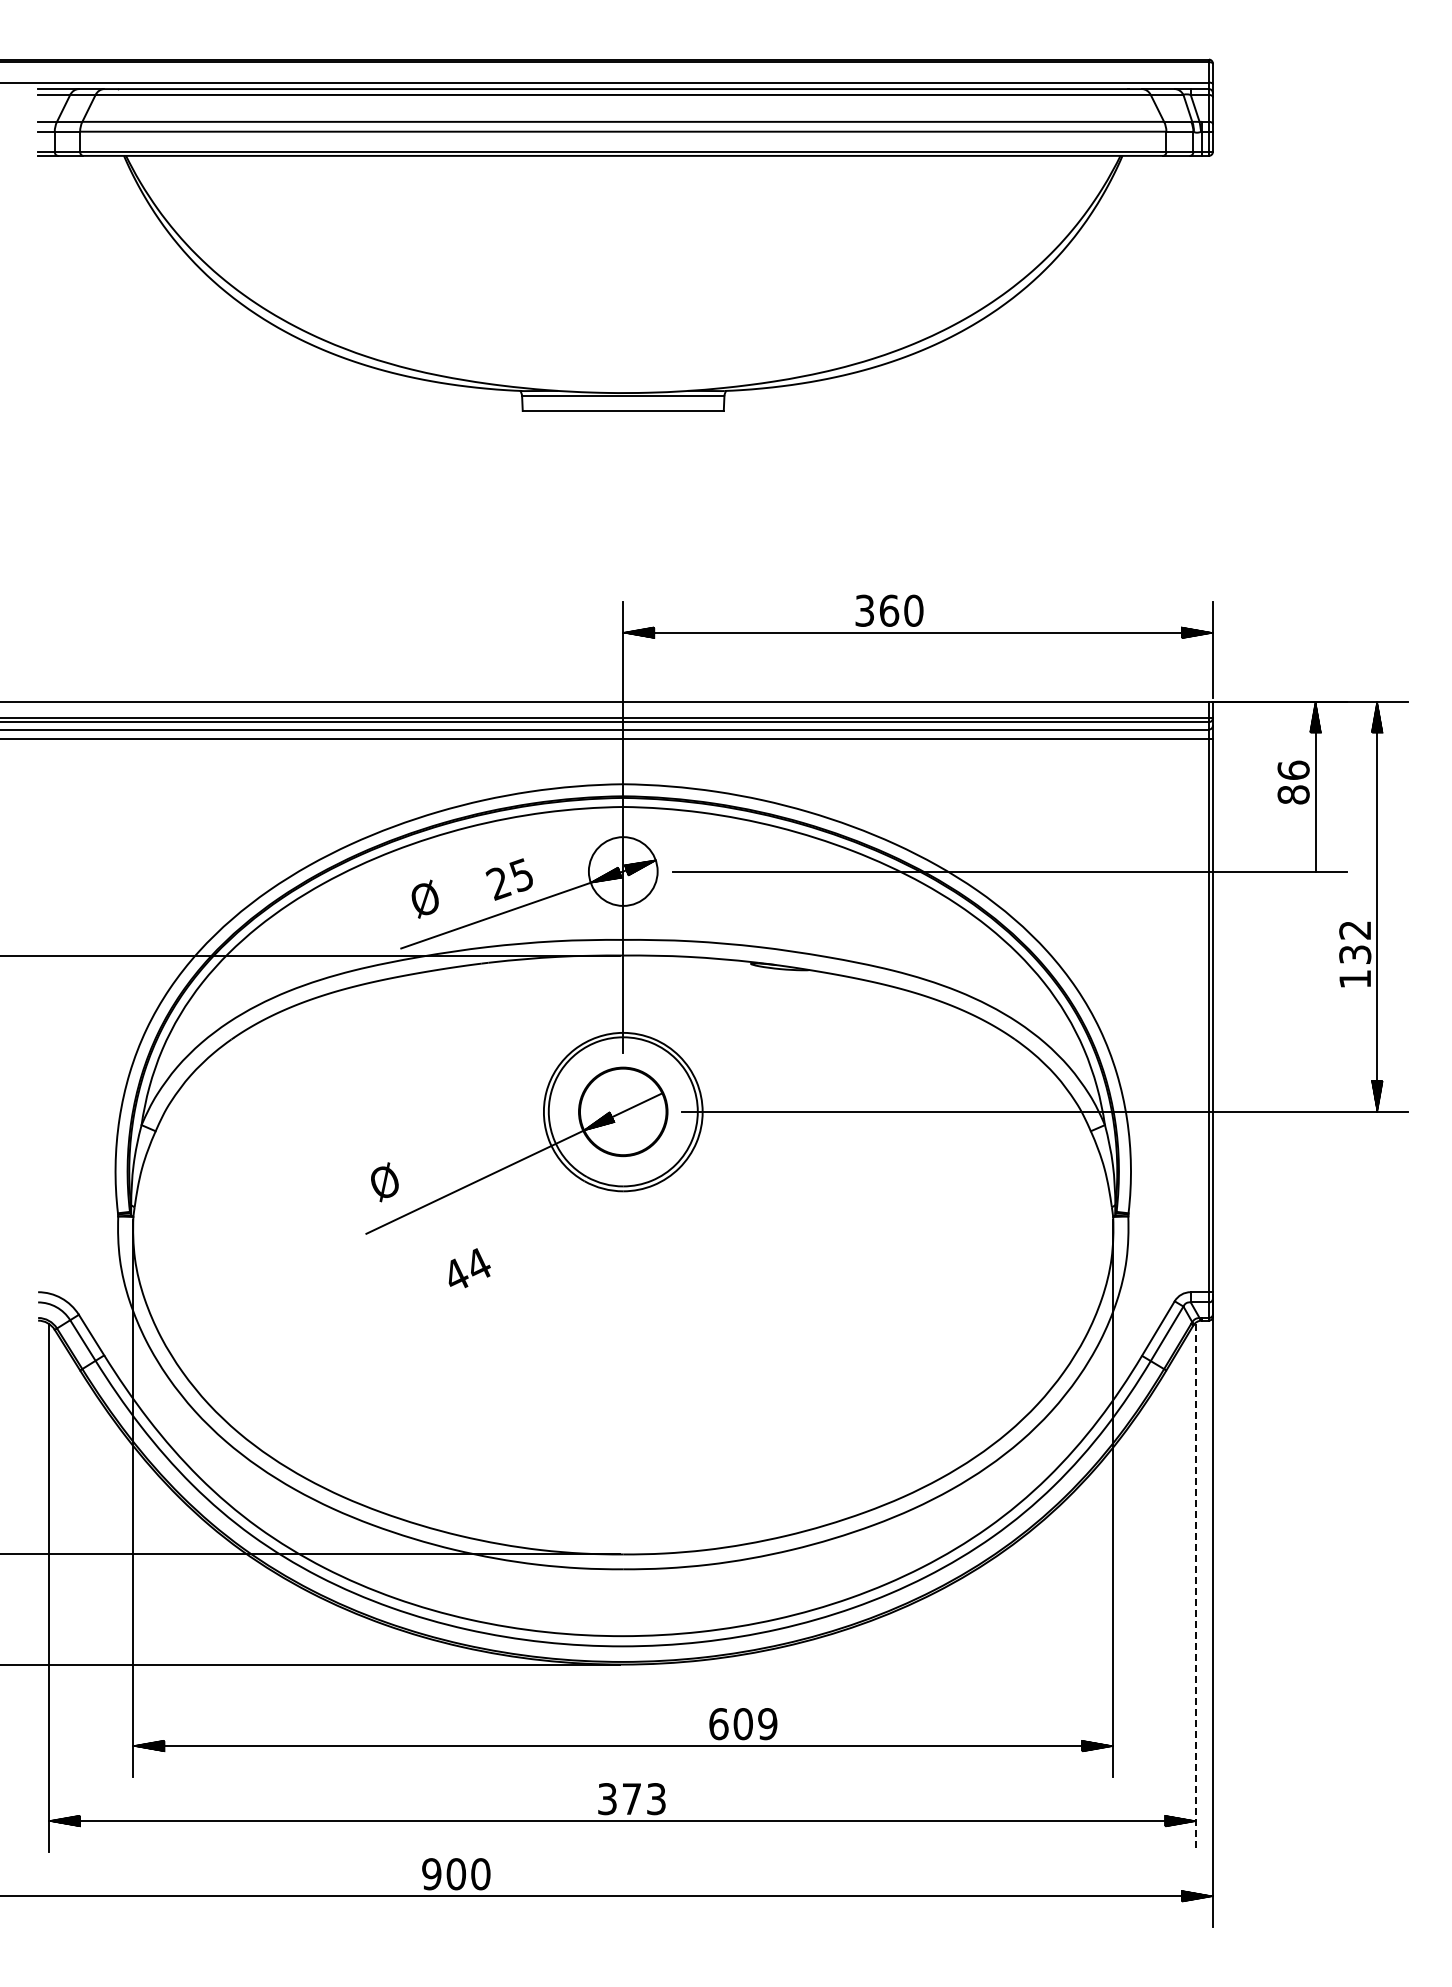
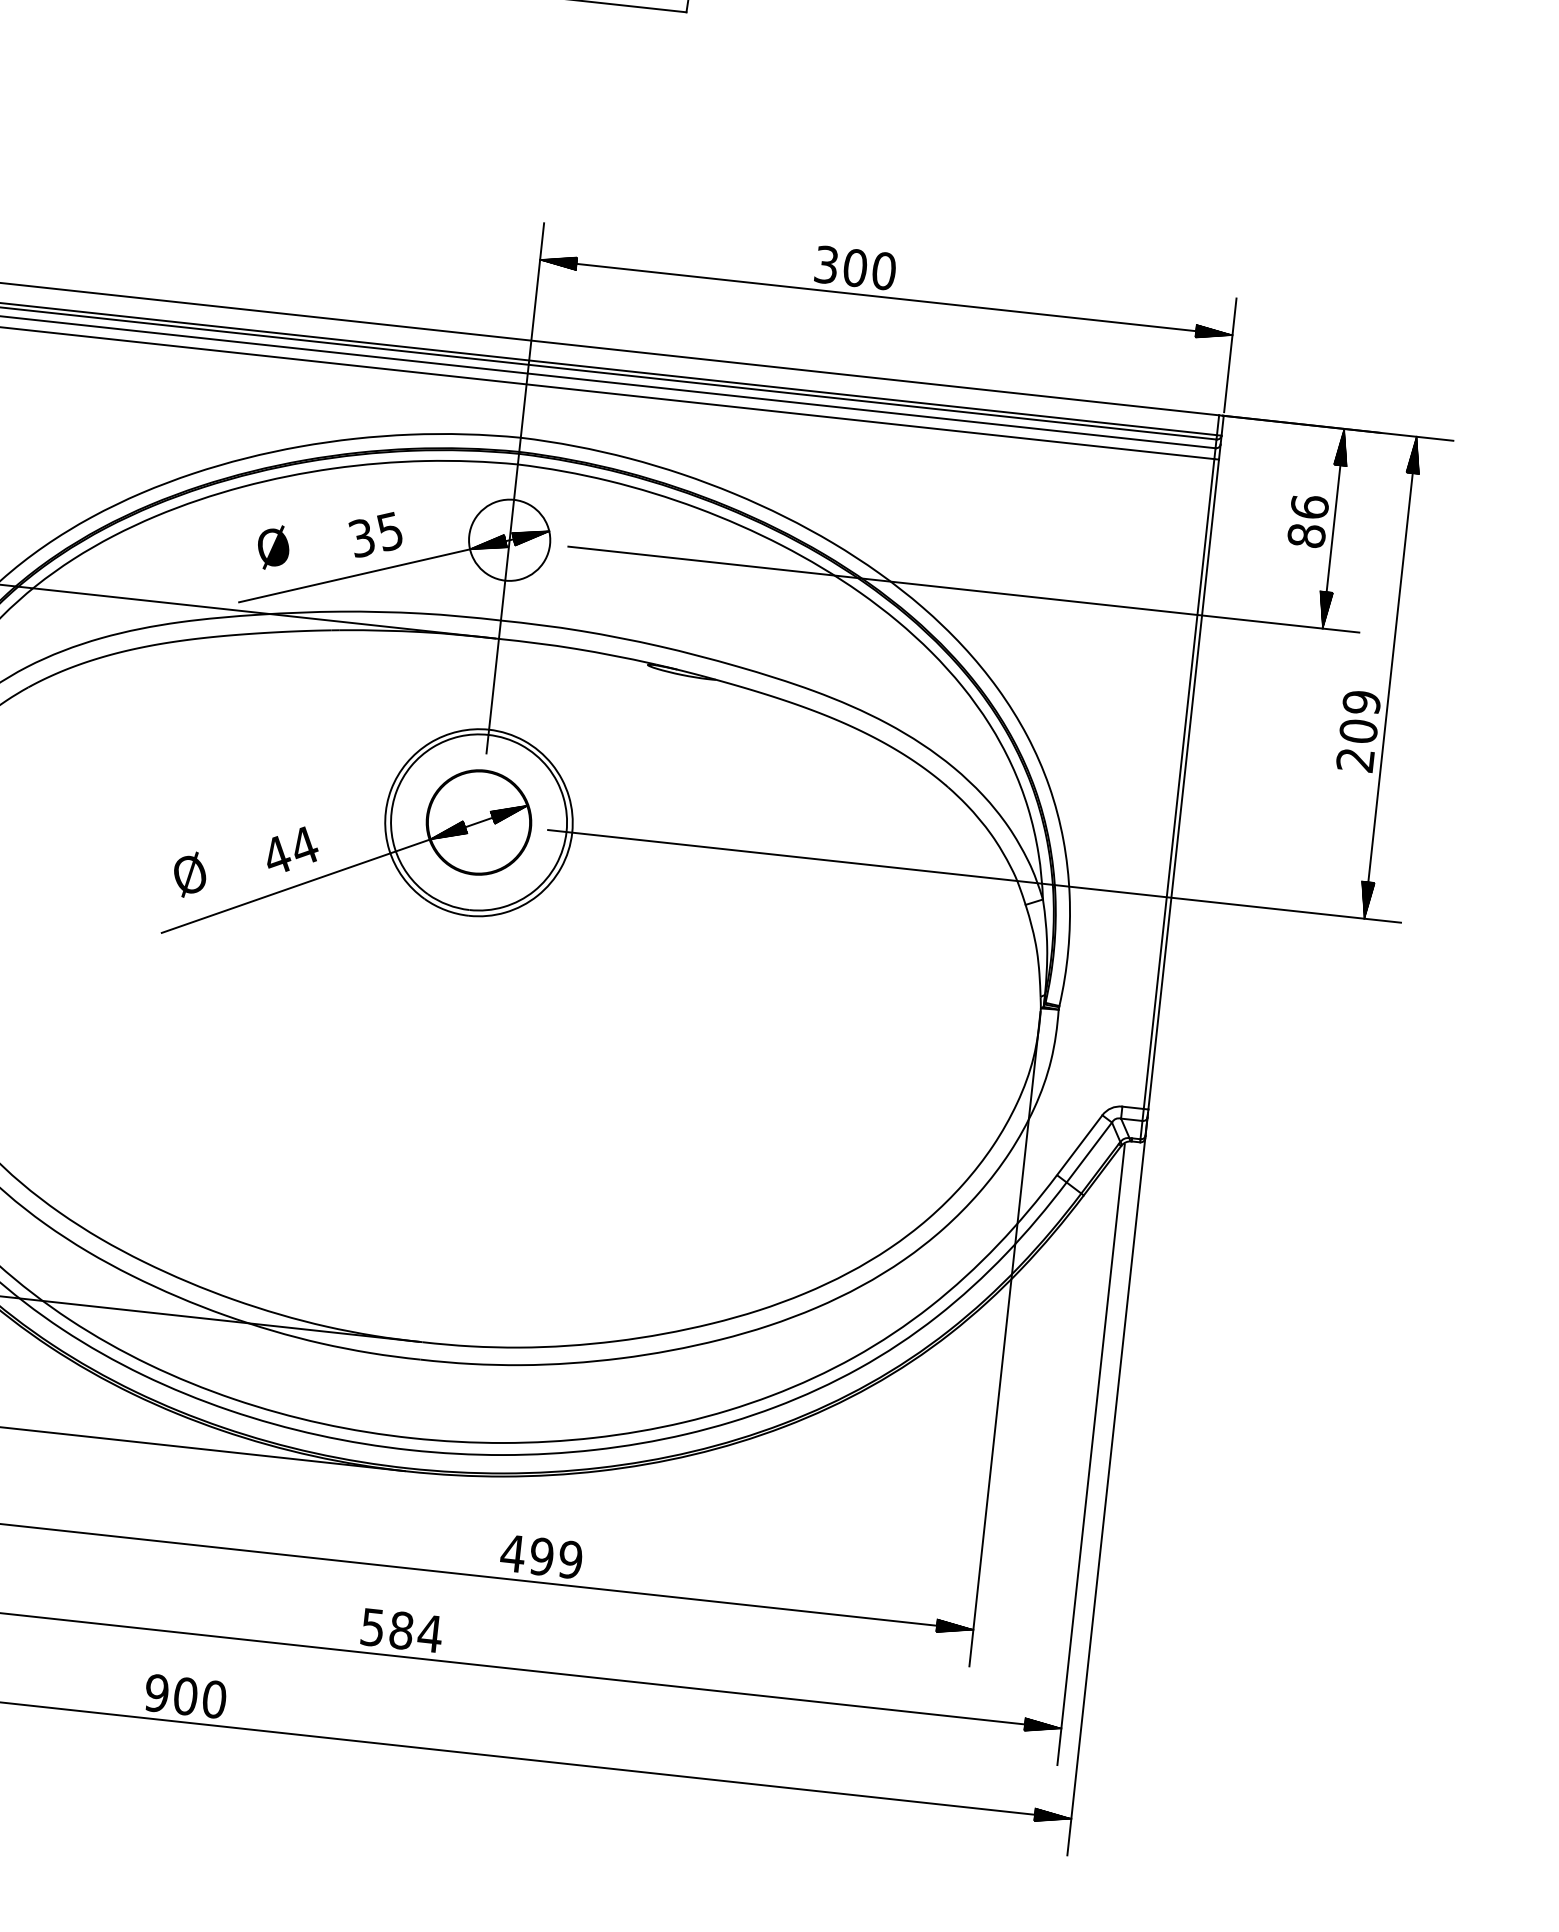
text: (889, 610) -> (855, 267), 360 -> 300
hatch: (1315, 855) -> (1324, 609), added
text: (498, 883) -> (361, 538), 25 -> 35
text: (1355, 954) -> (1358, 731), 132 -> 209
hatch: (646, 1102) -> (507, 814), added
text: (469, 1268) -> (293, 849), moved
line: (1196, 1588) -> (1091, 1455), dashed -> solid
text: (730, 1724) -> (526, 1555), 609 -> 499
text: (632, 1799) -> (402, 1631), 373 -> 584

